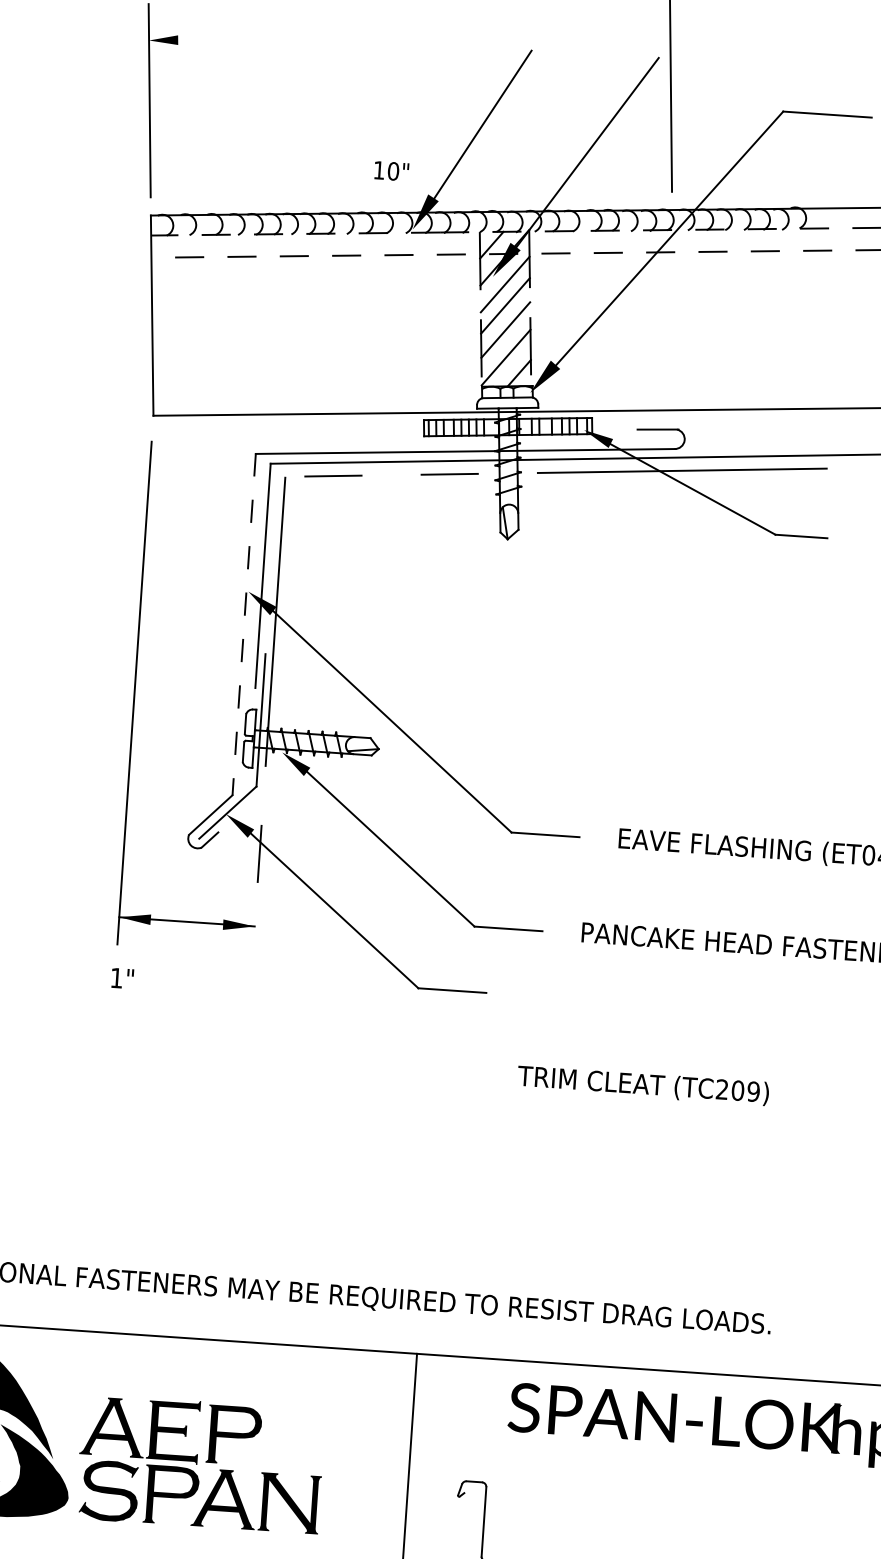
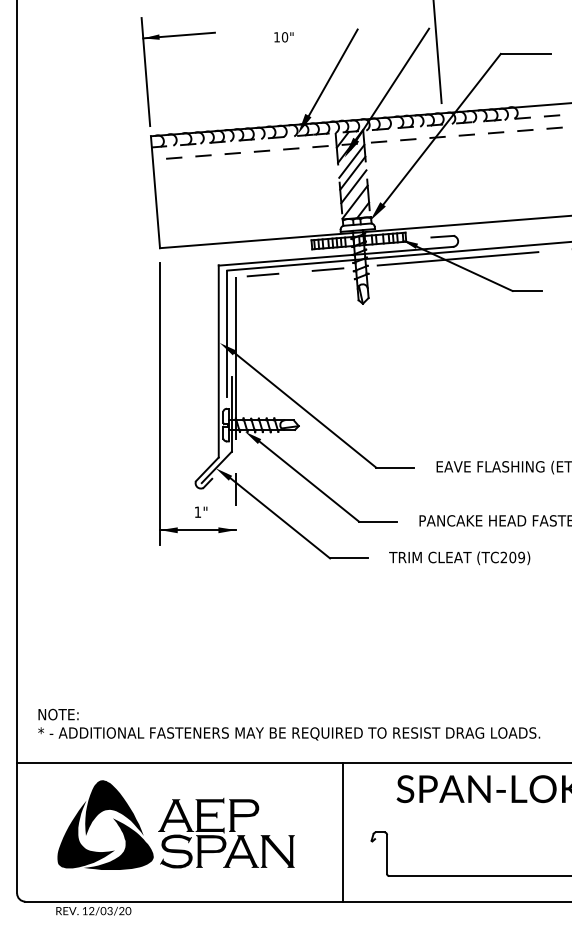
line: (212, 39) -> (178, 35), added
text: (390, 171) -> (283, 37), moved
line: (243, 624) -> (218, 361), dashed -> solid
text: (123, 977) -> (201, 511), moved
text: (643, 1085) -> (459, 558), moved

